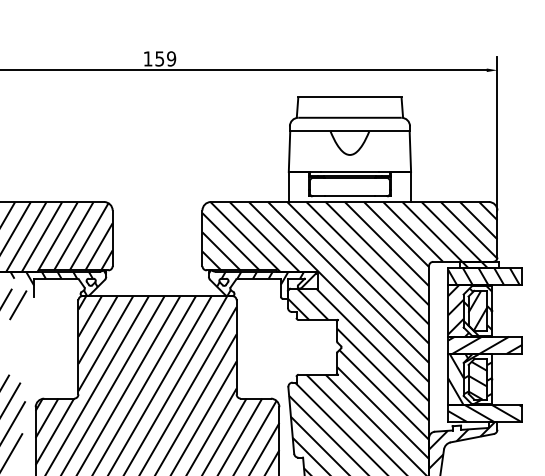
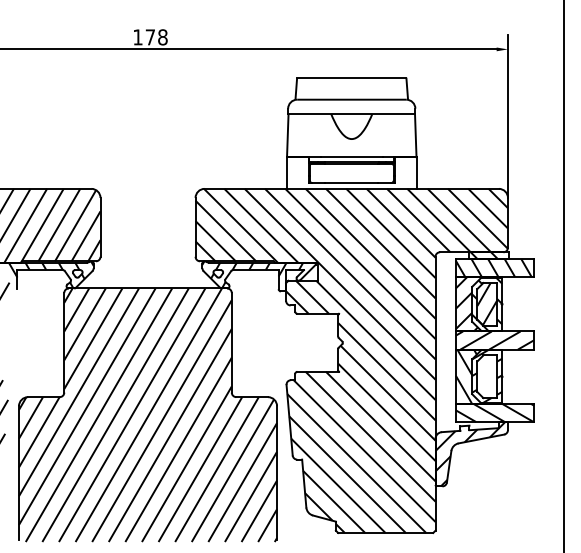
text: (165, 59) -> (156, 37), 159 -> 178
hatch: (478, 381) -> (487, 378), removed

